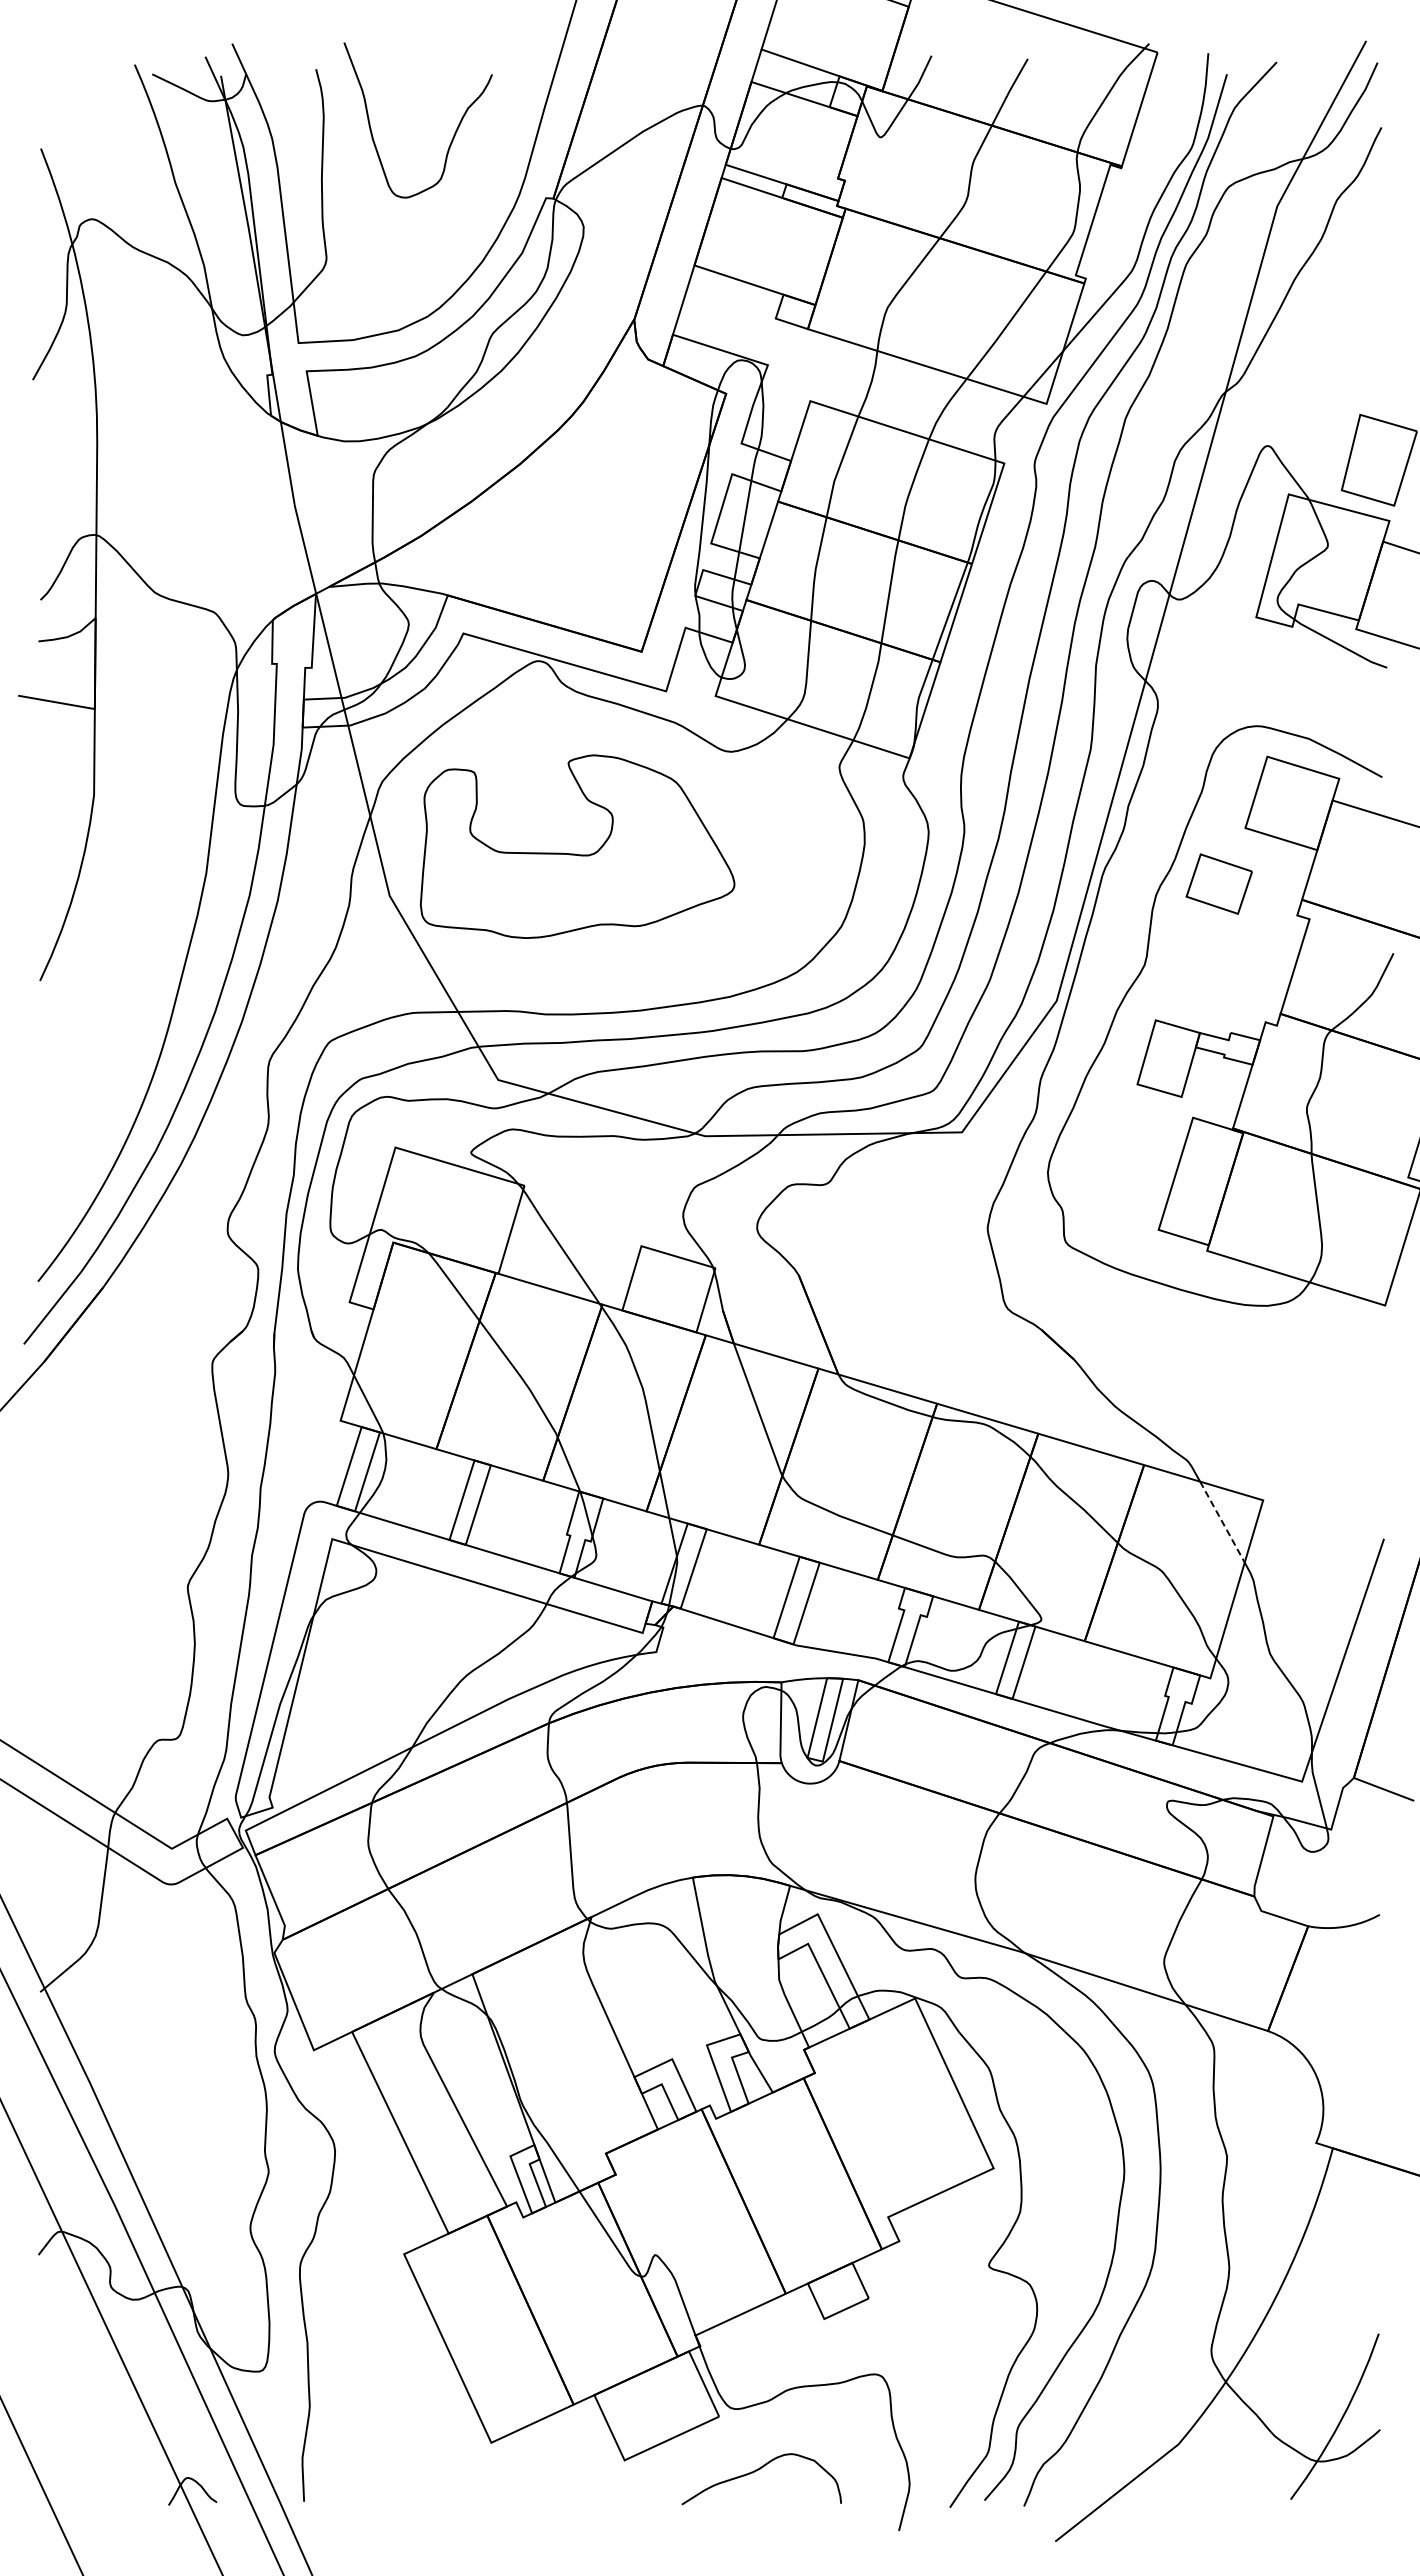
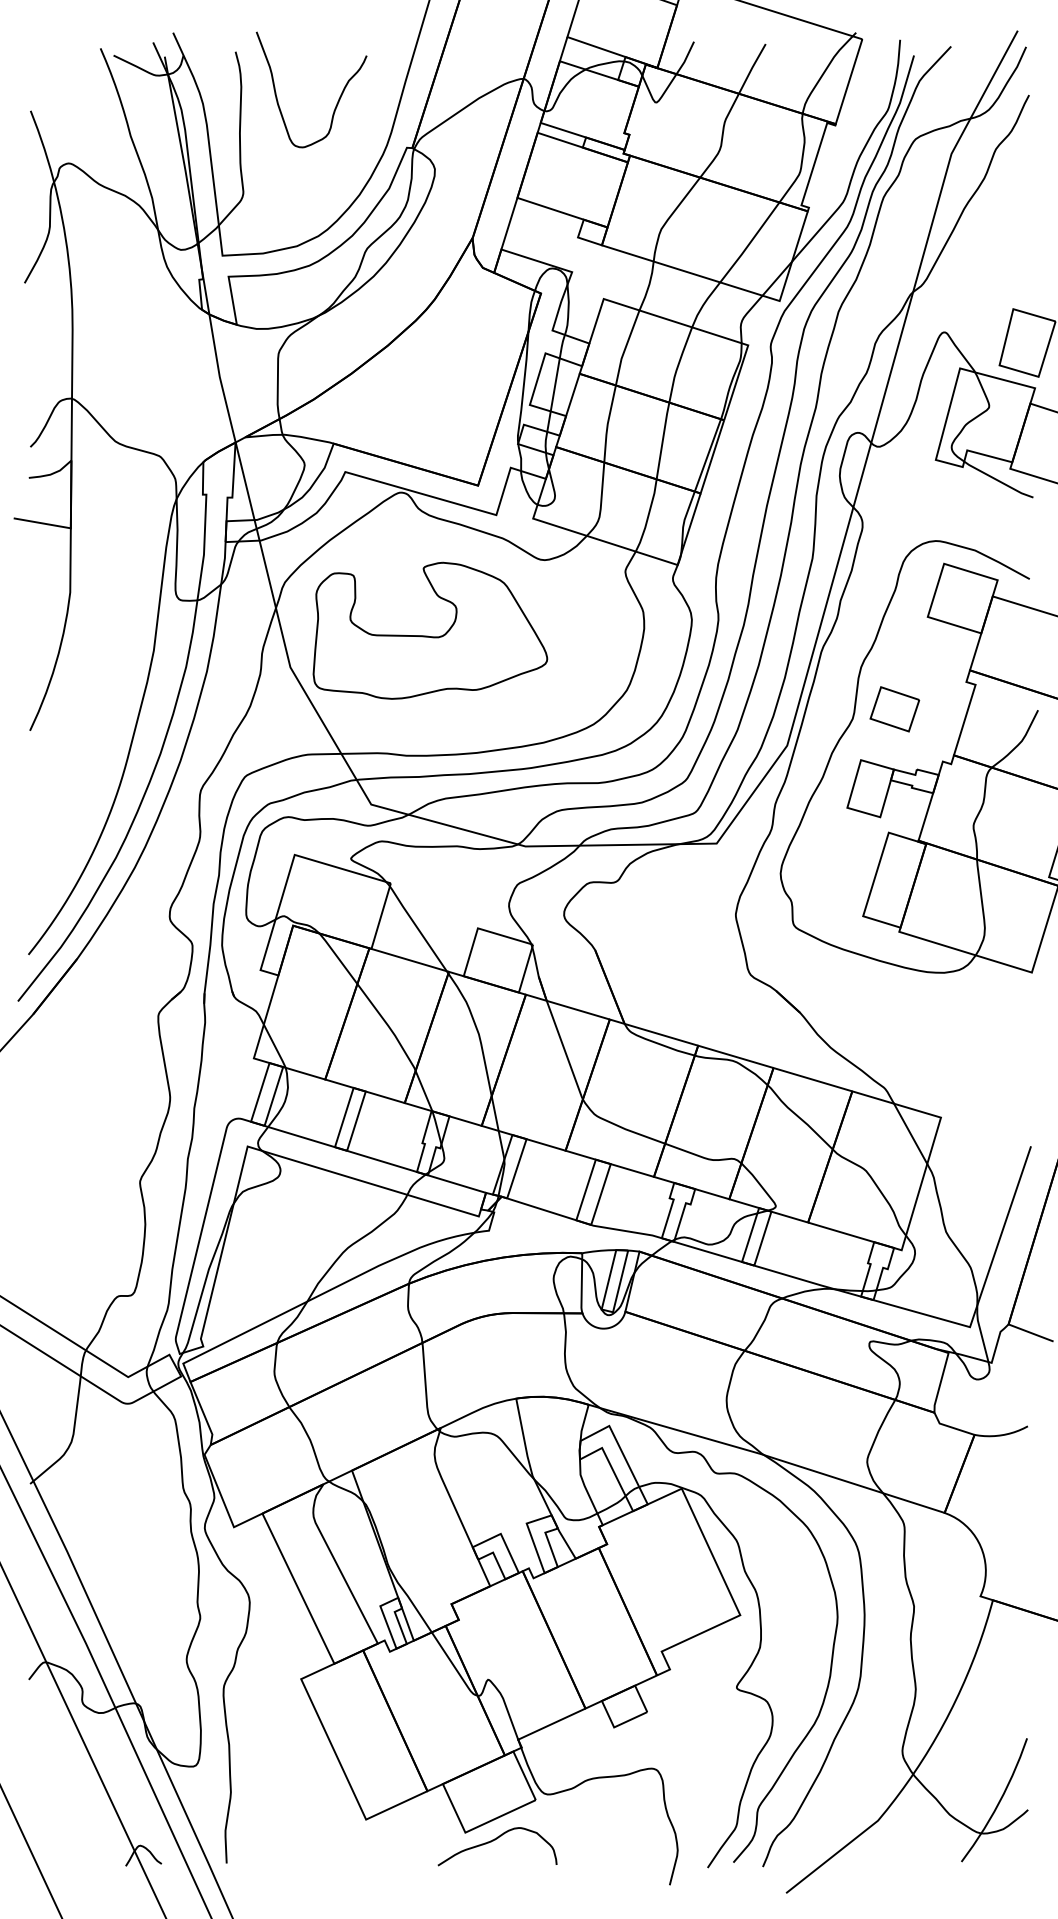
part: (1218, 883) -> (894, 708), moved
line: (1222, 1522) -> (910, 1134), dashed -> solid
curve: (756, 2471) -> (493, 1840), moved

